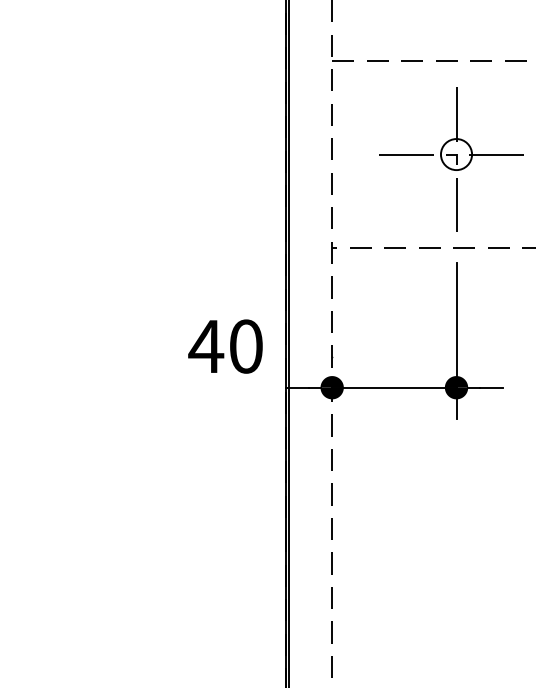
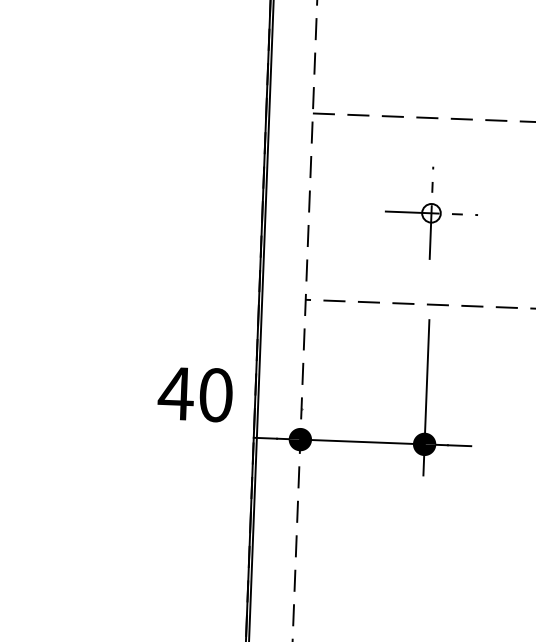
part: (451, 159) -> (428, 216), size x0.6

